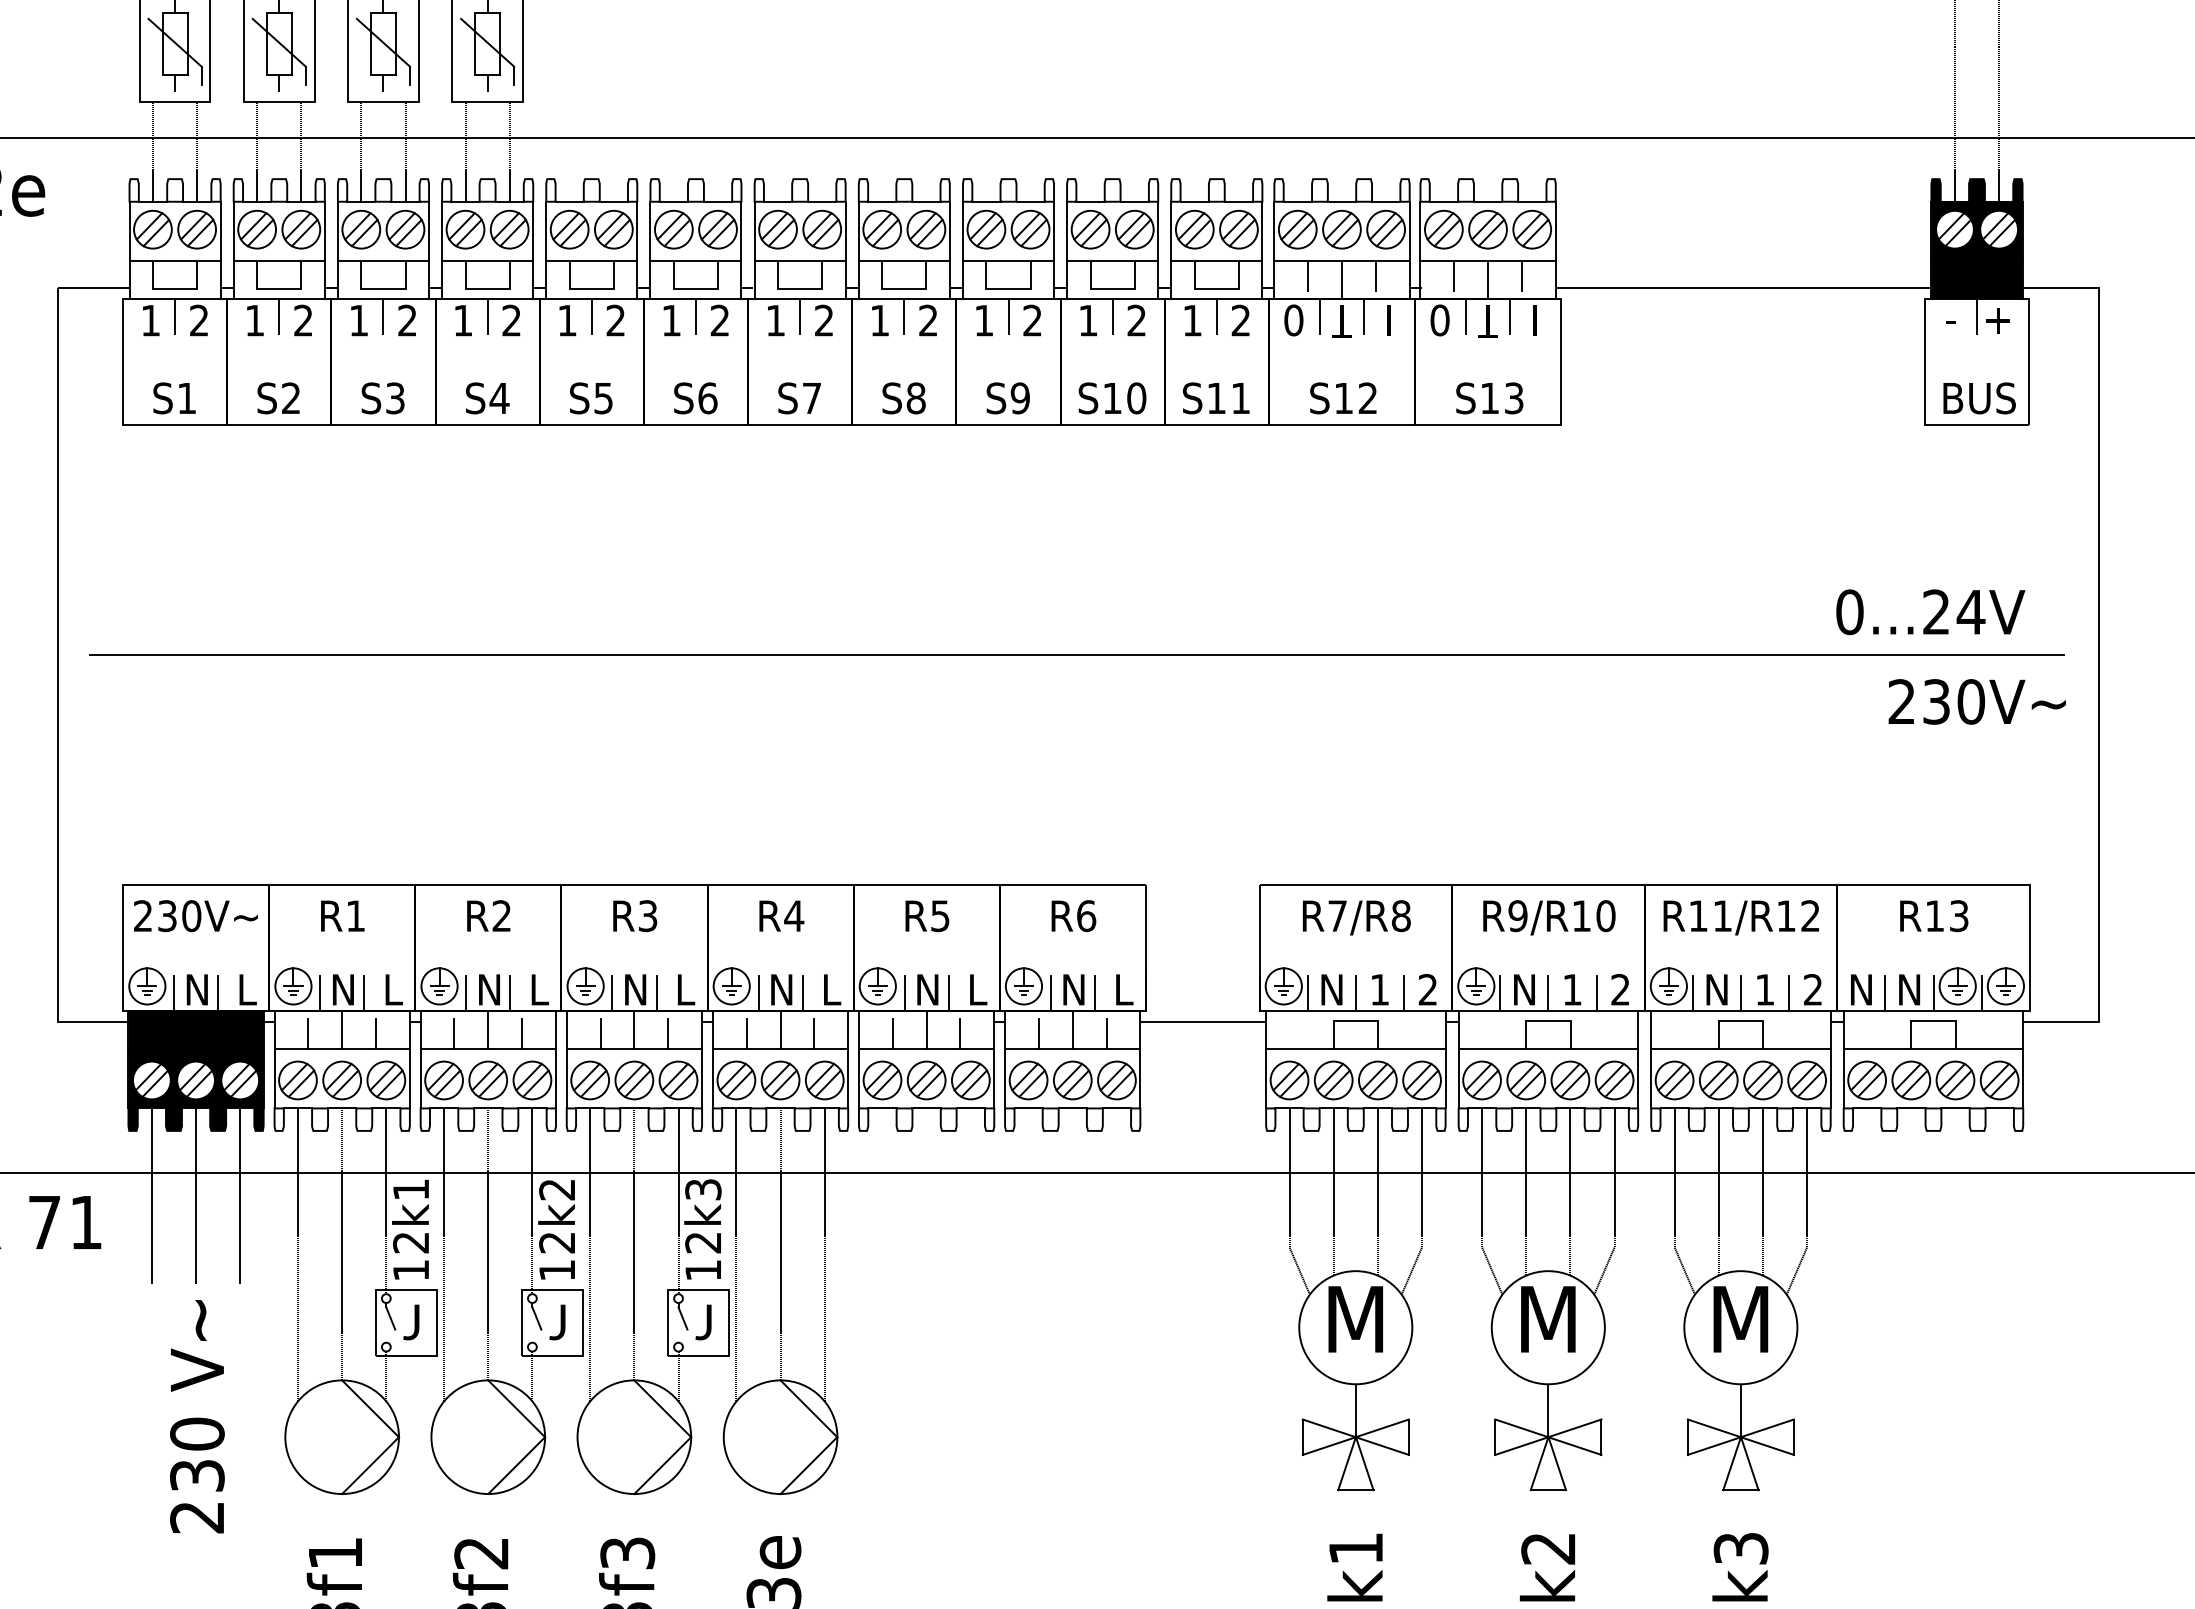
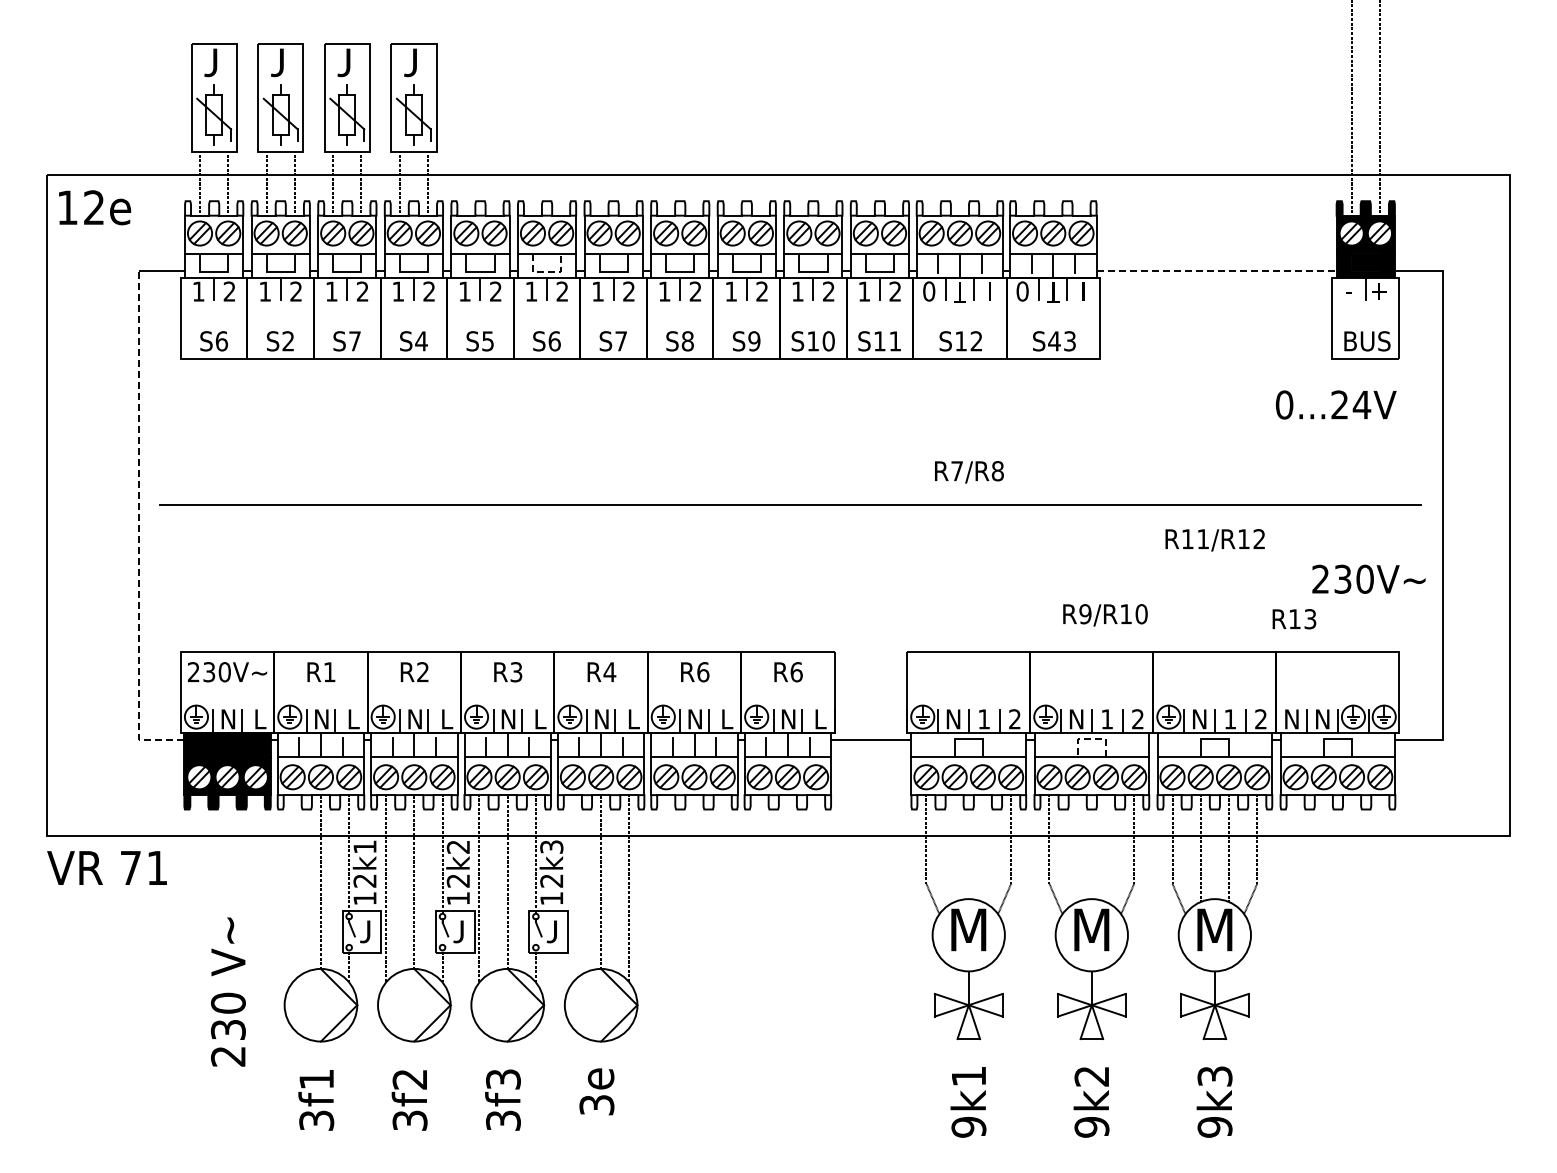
line: (696, 289) -> (547, 271), solid -> dashed
line: (1744, 289) -> (1217, 271), solid -> dashed
text: (186, 398) -> (221, 341), S1 -> S6
text: (394, 398) -> (354, 341), S3 -> S7
text: (1489, 398) -> (1054, 341), S13 -> S43
text: (1929, 611) -> (1335, 404), moved
line: (58, 691) -> (139, 528), solid -> dashed
text: (1976, 700) -> (1368, 578), moved
text: (940, 916) -> (703, 672), R5 -> R6
text: (1934, 916) -> (1294, 619), moved
text: (1356, 918) -> (969, 472), moved
text: (1549, 918) -> (1105, 615), moved
text: (1740, 918) -> (1214, 540), moved
line: (1547, 1021) -> (1091, 739), solid -> dashed
line: (1333, 1191) -> (954, 848), removed
line: (1377, 1191) -> (982, 848), removed
line: (1525, 1191) -> (1077, 848), removed
line: (1569, 1191) -> (1105, 848), removed
line: (152, 1195) -> (199, 850), removed
line: (195, 1195) -> (227, 850), removed
line: (239, 1195) -> (255, 850), removed
line: (297, 1254) -> (292, 888), removed
line: (735, 1254) -> (572, 888), removed

